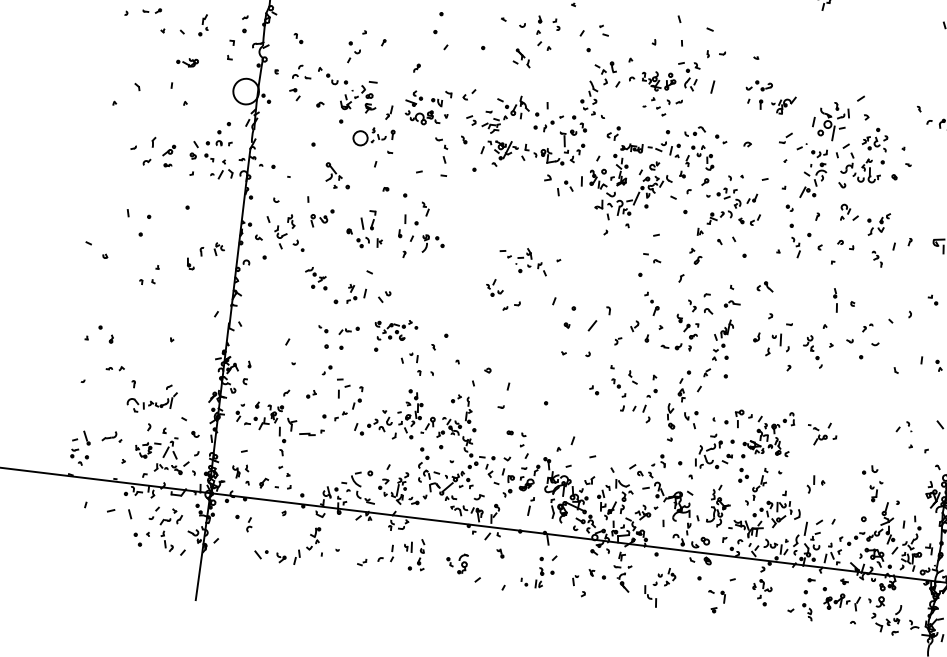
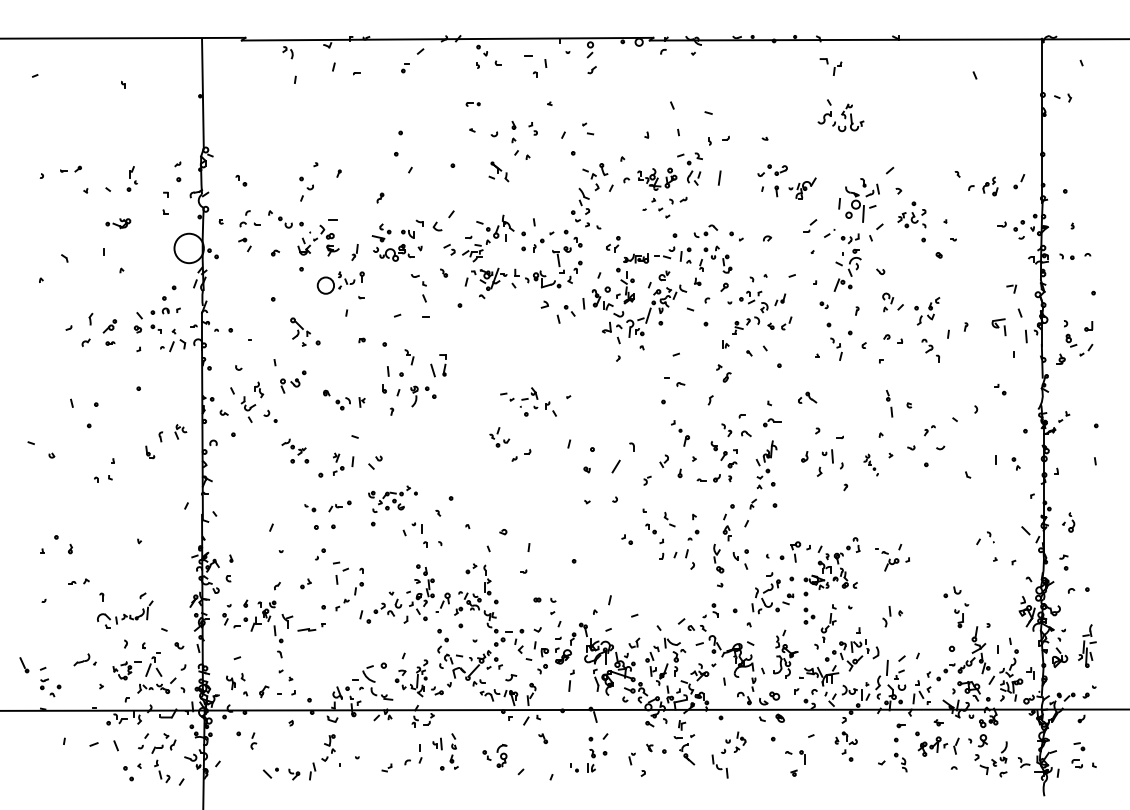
part: (469, 94) -> (443, 220), size x1.6
part: (860, 167) -> (840, 115), moved
part: (367, 219) -> (438, 365), moved
part: (876, 258) -> (930, 350), size x1.4
part: (812, 350) -> (870, 464), size x0.6
part: (87, 438) -> (24, 665), moved

